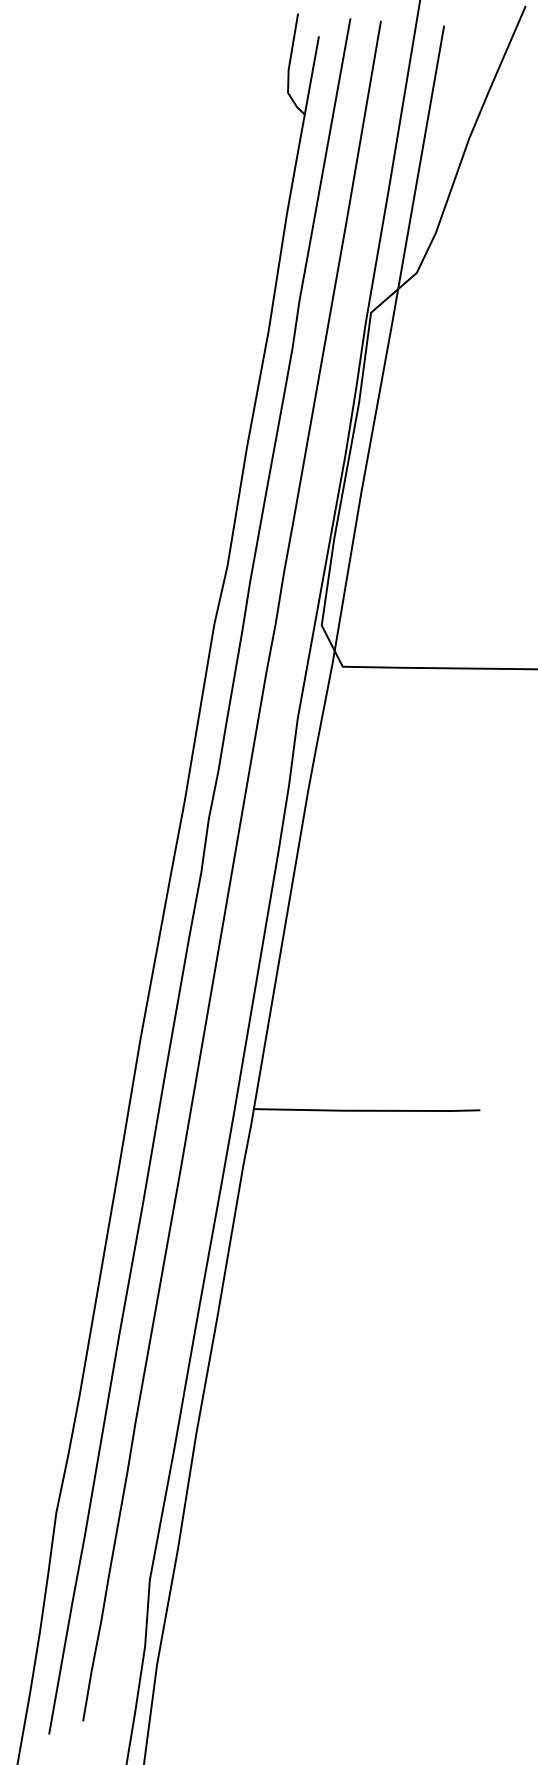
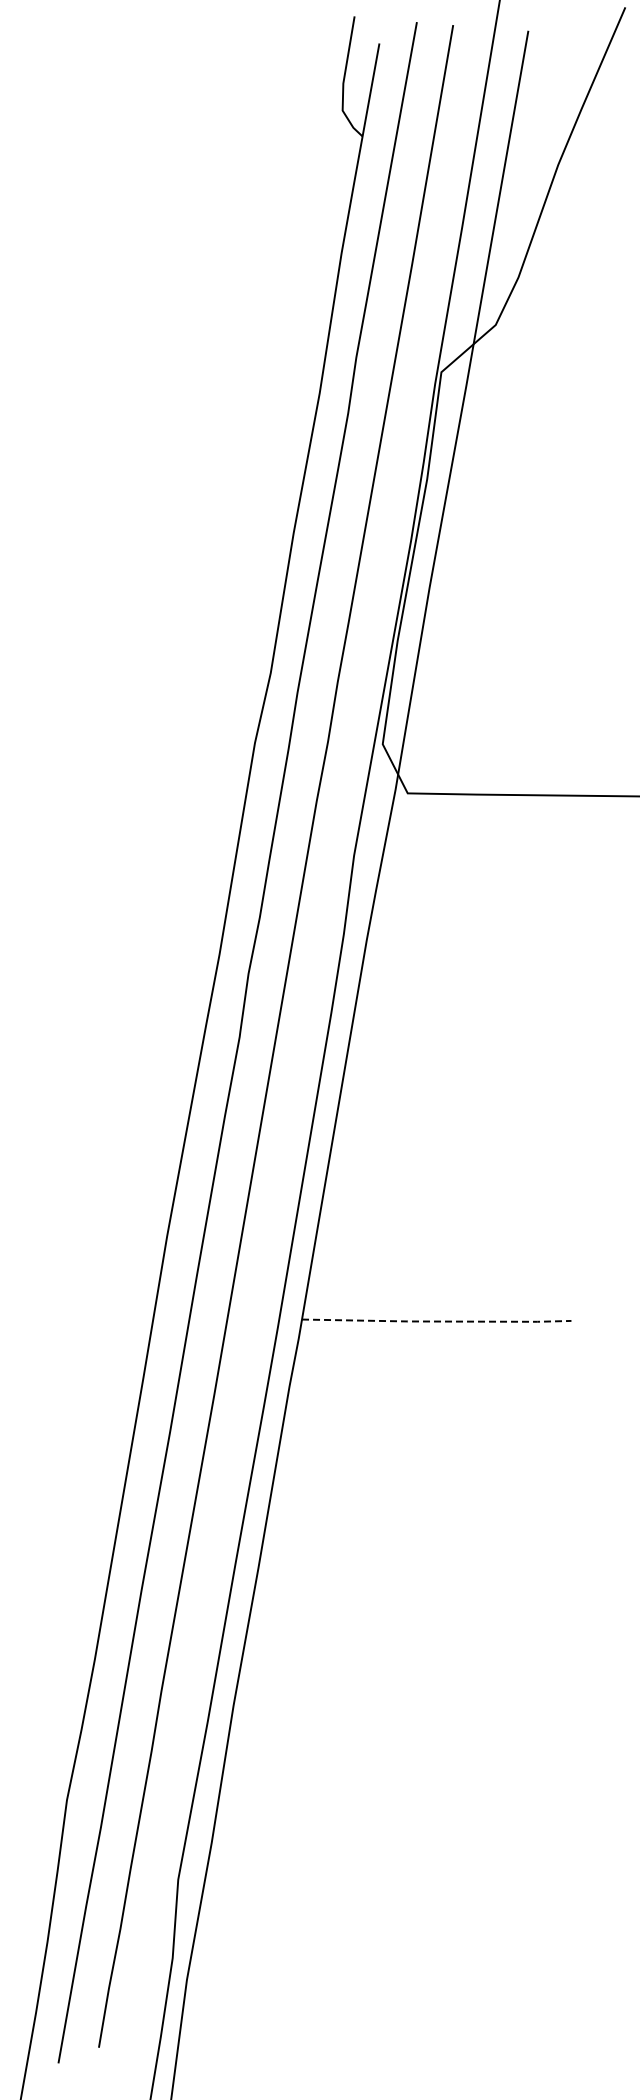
line: (367, 1110) -> (437, 1321), solid -> dashed

